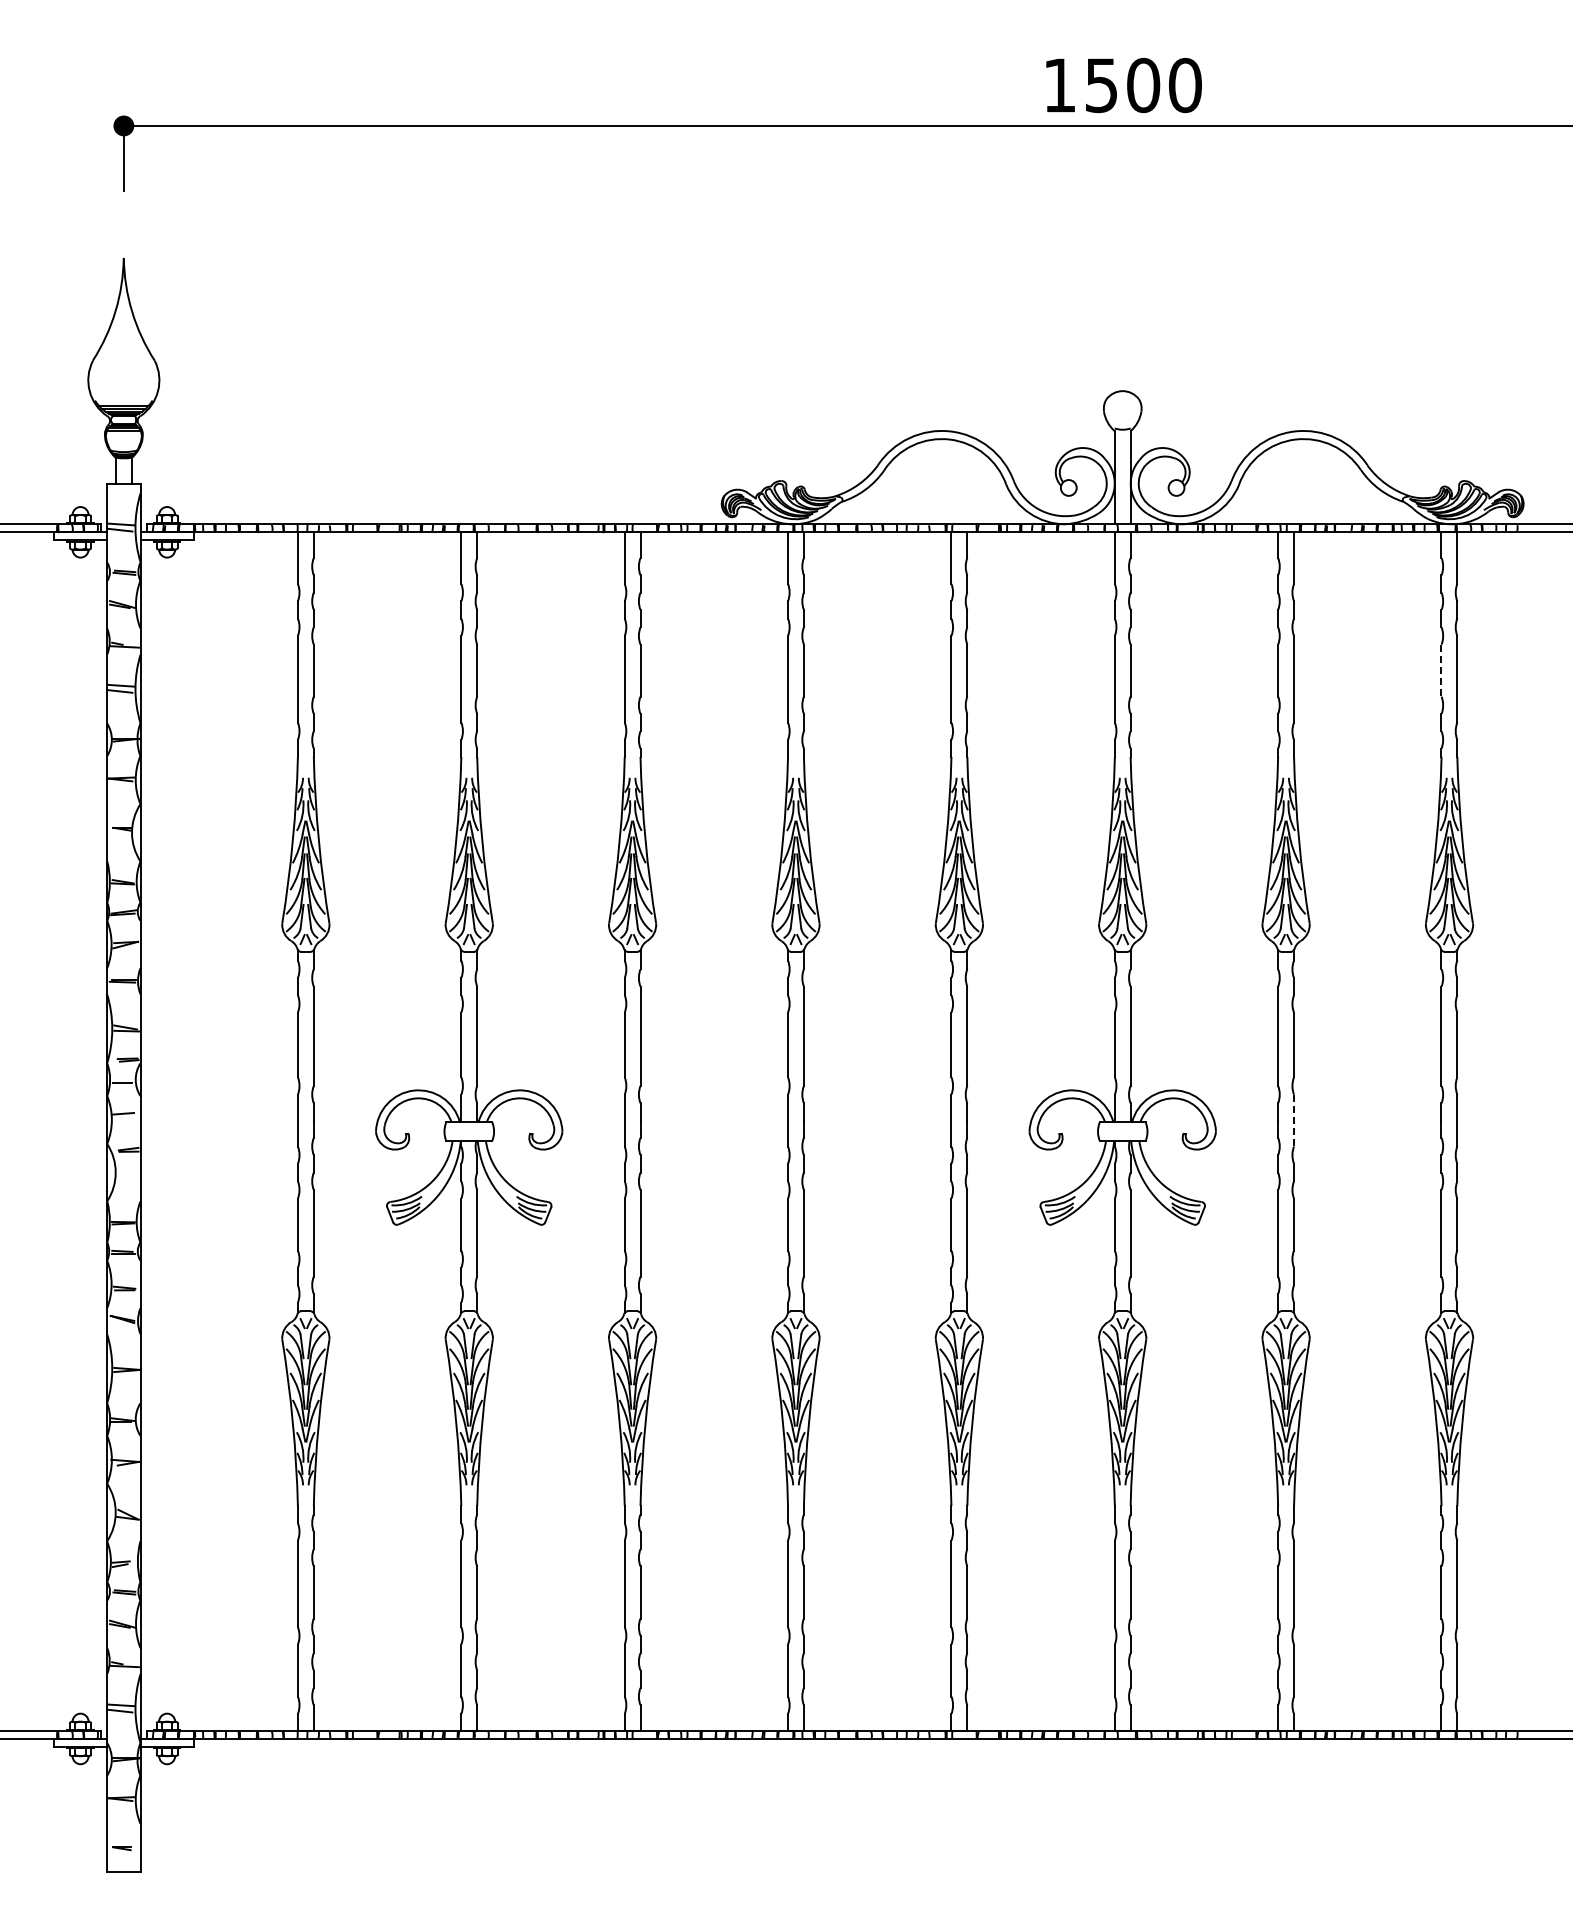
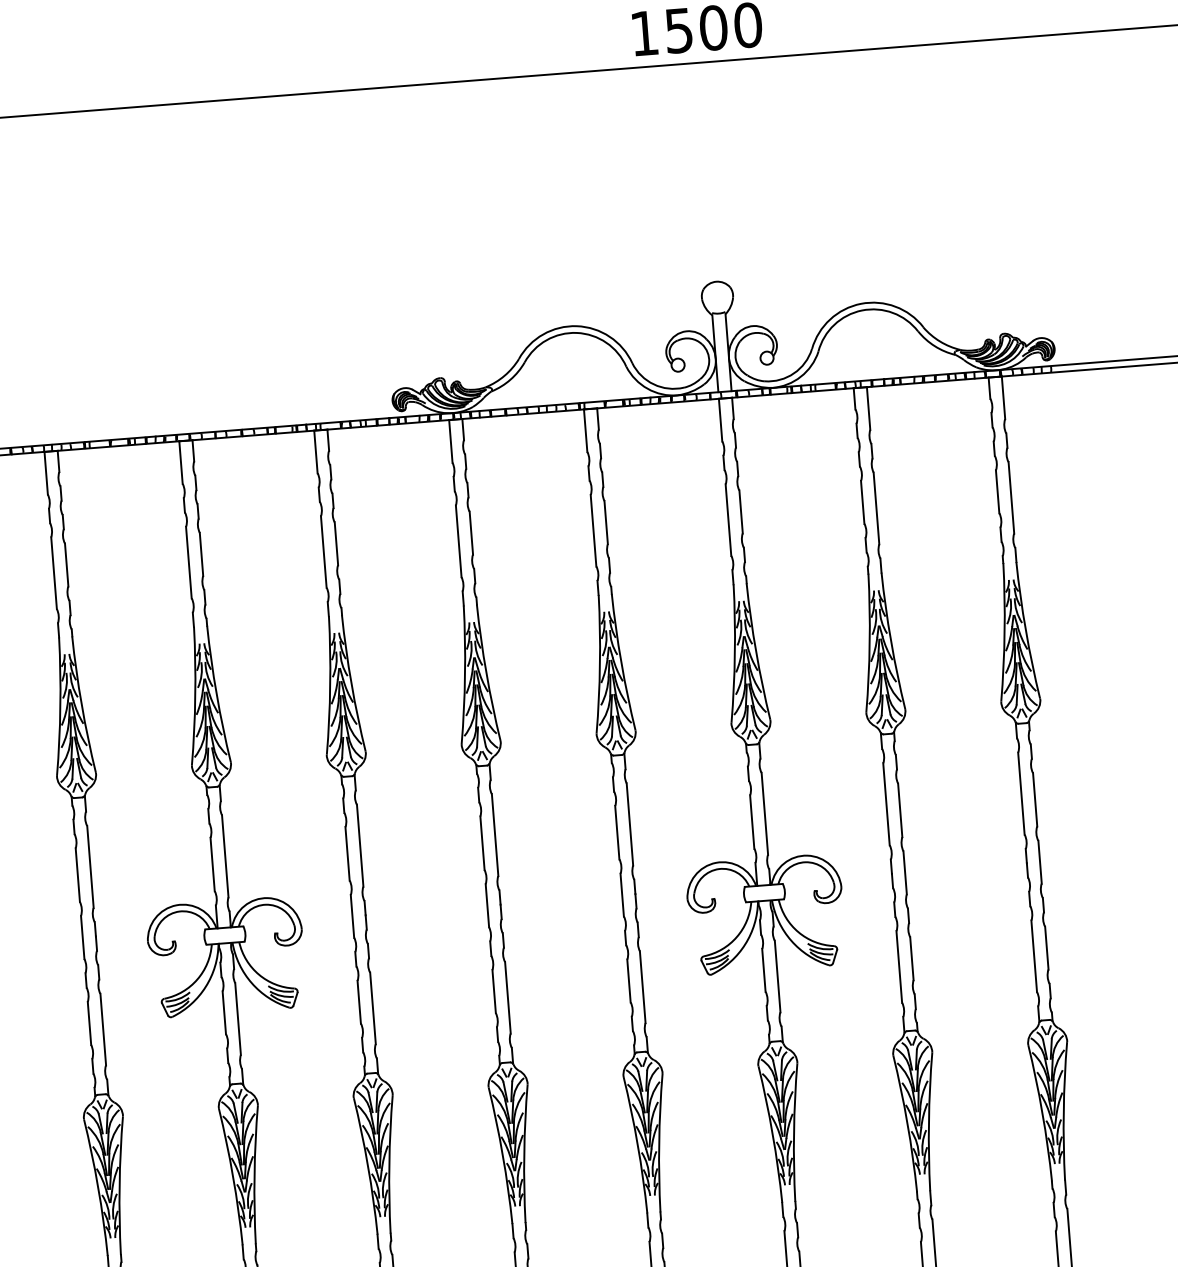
line: (1441, 671) -> (997, 492), dashed -> solid
line: (1294, 1120) -> (905, 872), dashed -> solid

